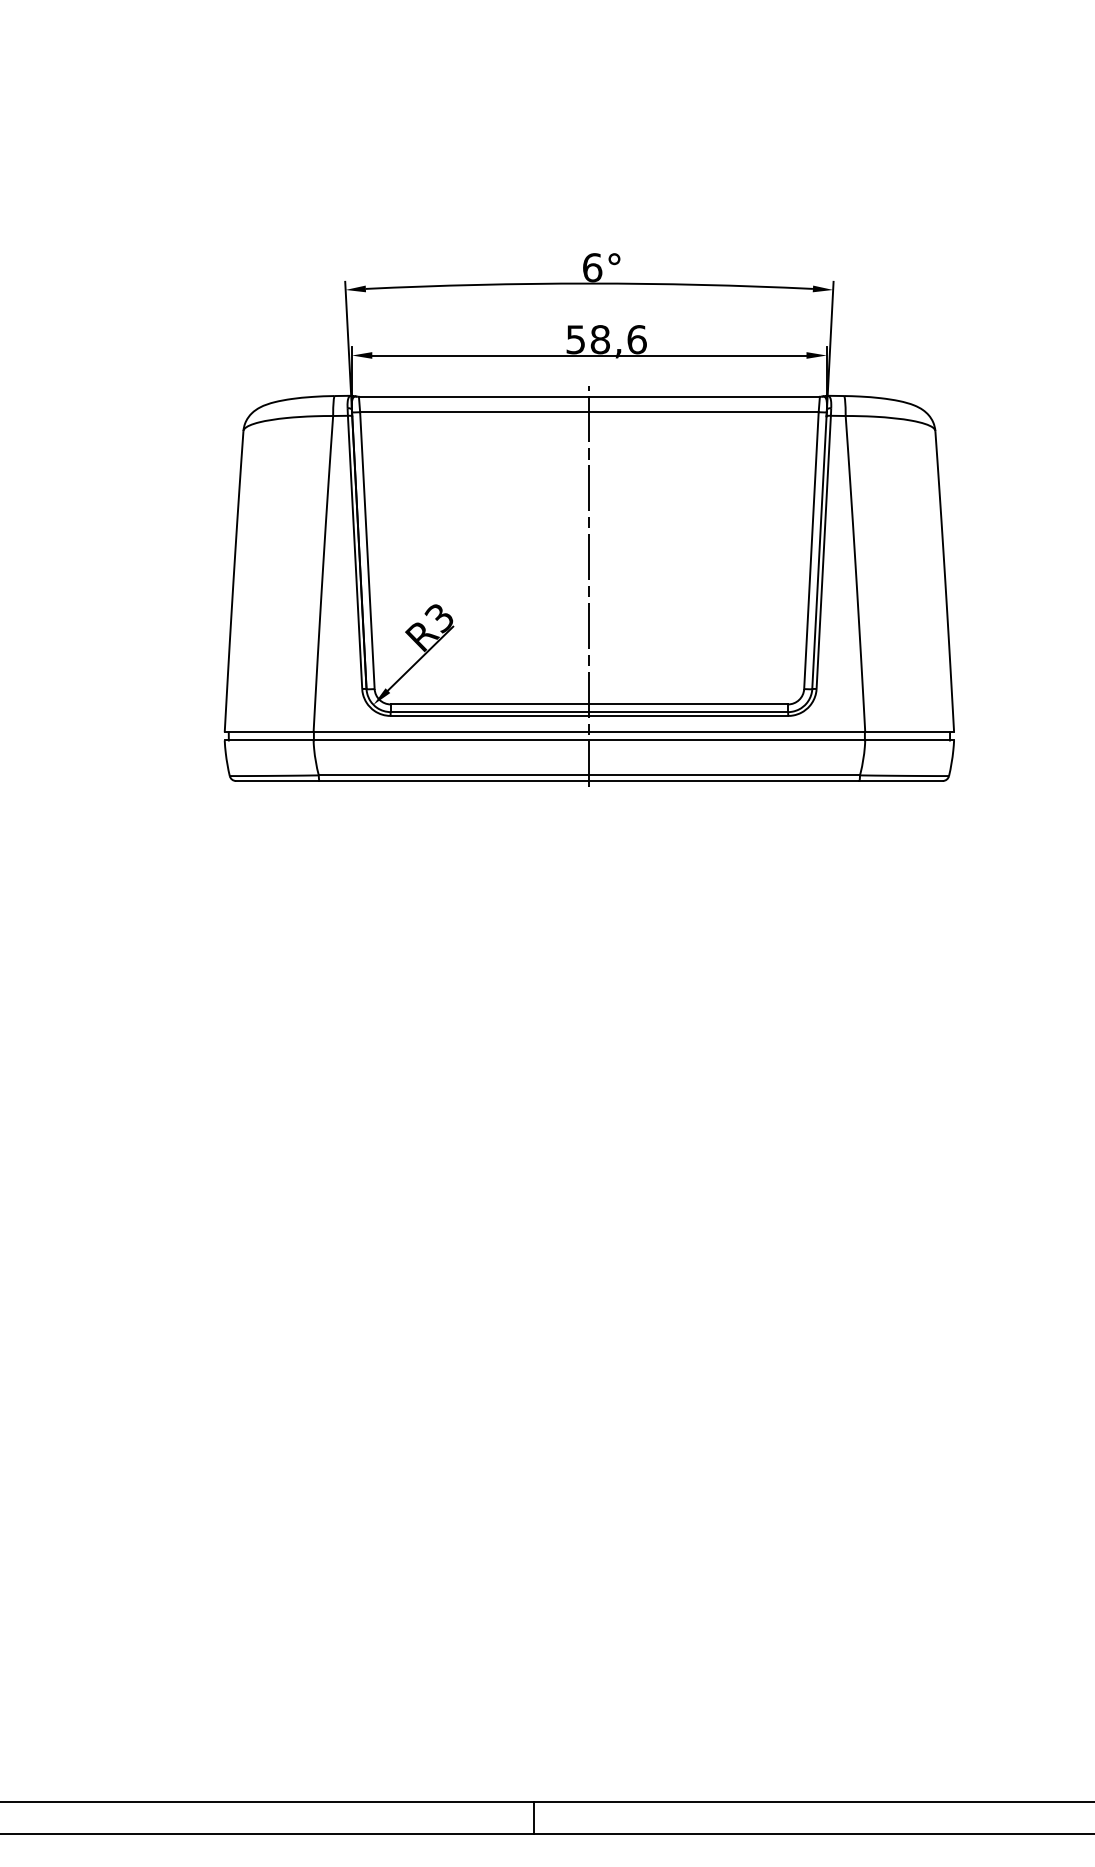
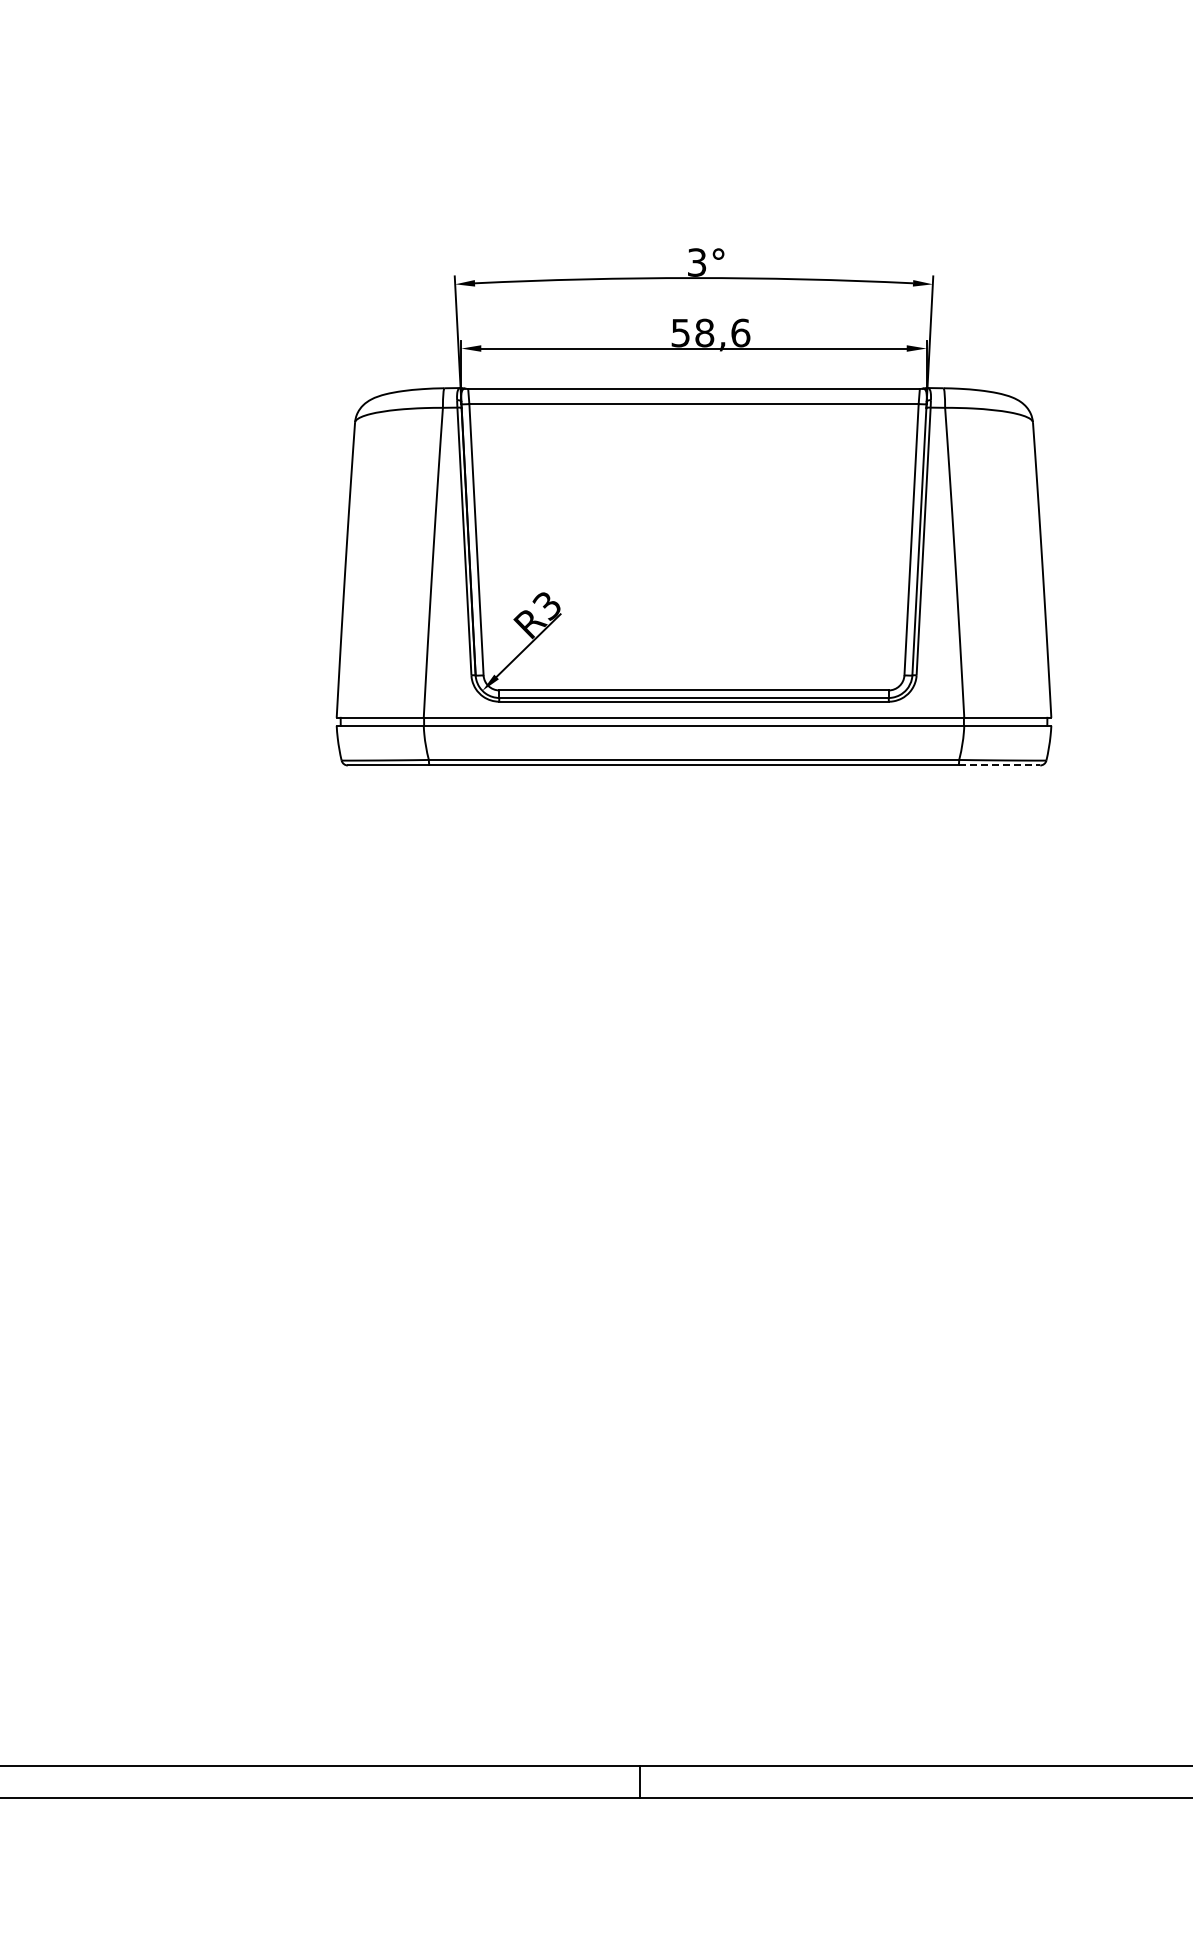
text: (591, 267) -> (696, 262), 6° -> 3°
line: (589, 586) -> (694, 574), removed
line: (901, 781) -> (999, 765), solid -> dashed

